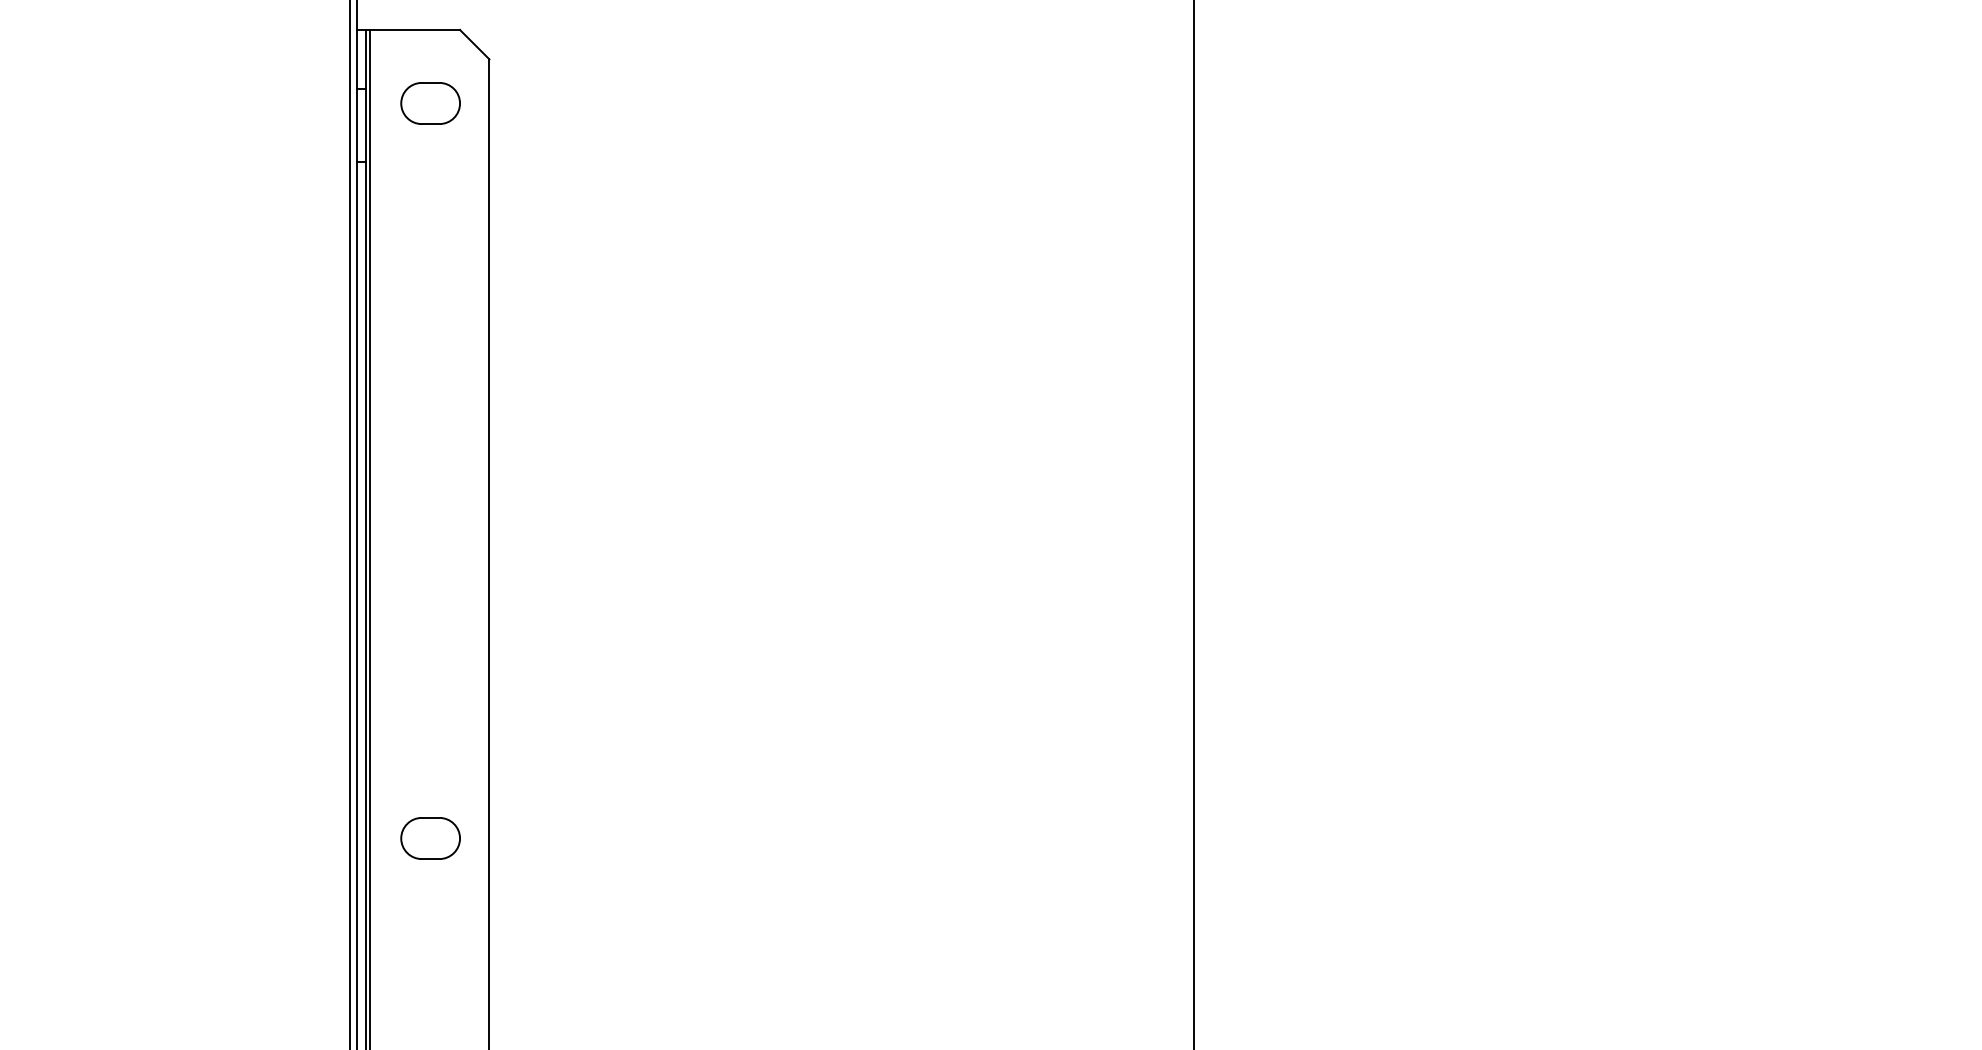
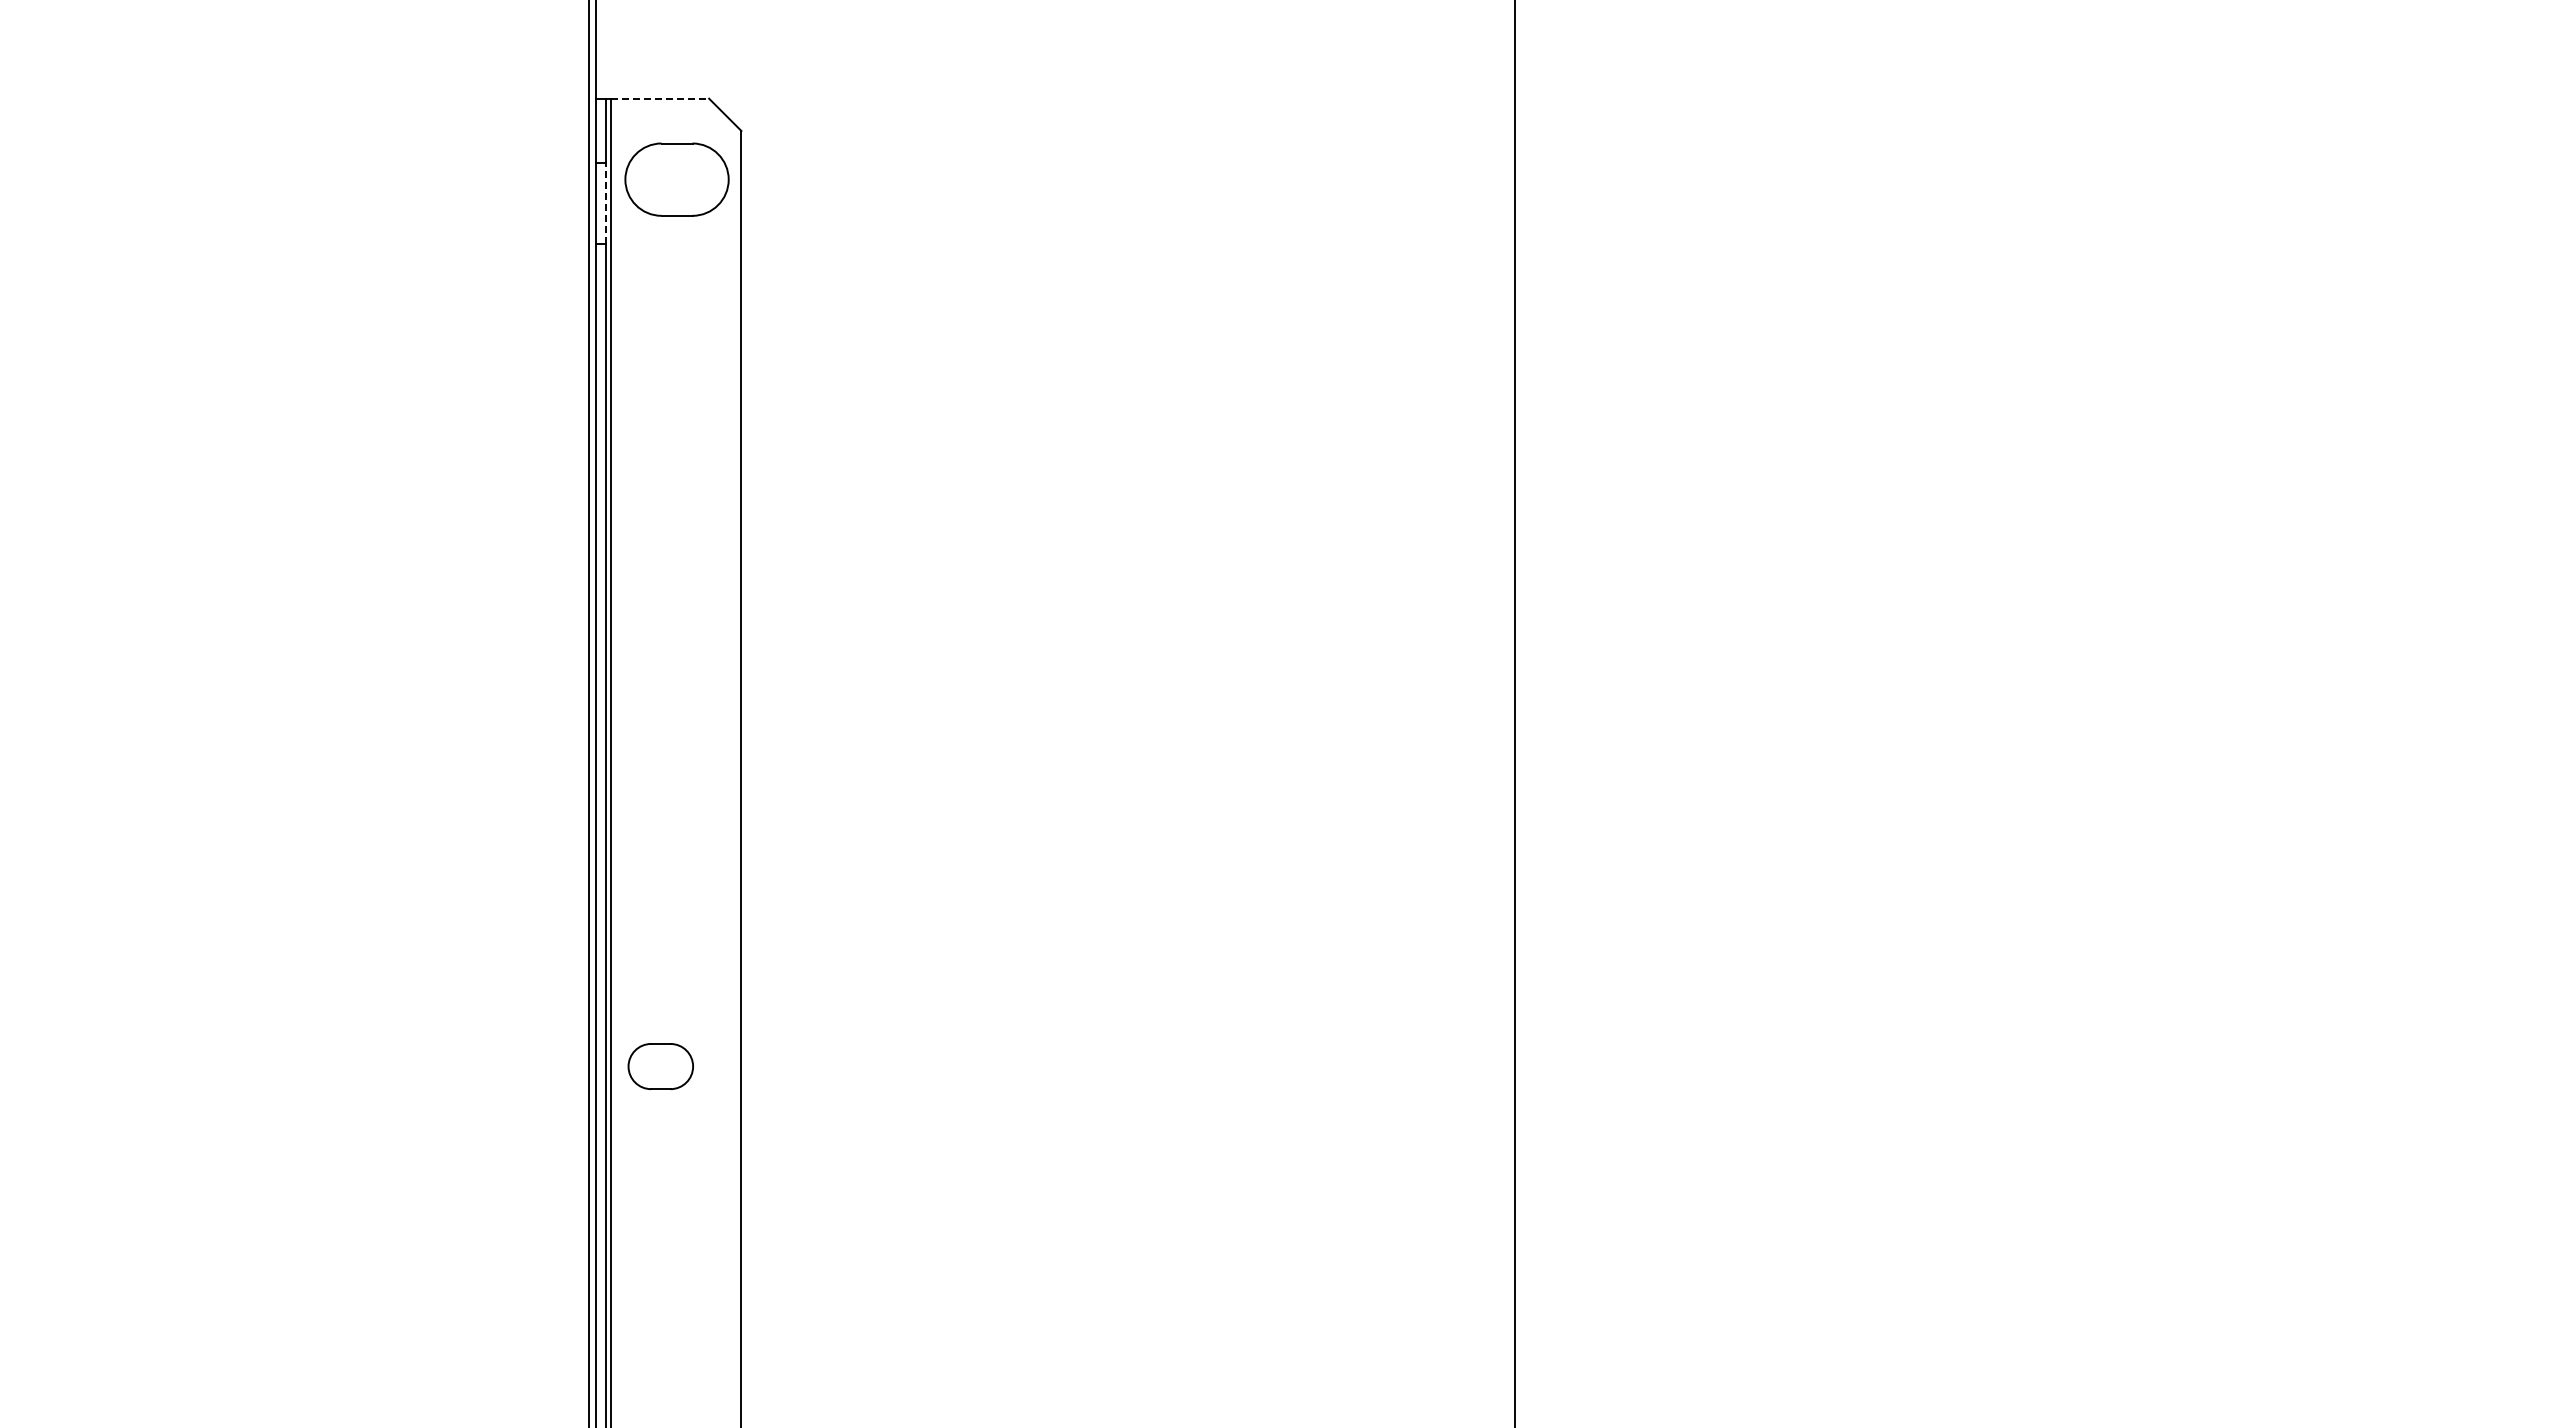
line: (415, 29) -> (660, 98), solid -> dashed
part: (430, 102) -> (676, 178), size x1.6
line: (365, 125) -> (605, 203), solid -> dashed
part: (430, 838) -> (660, 1066), moved

